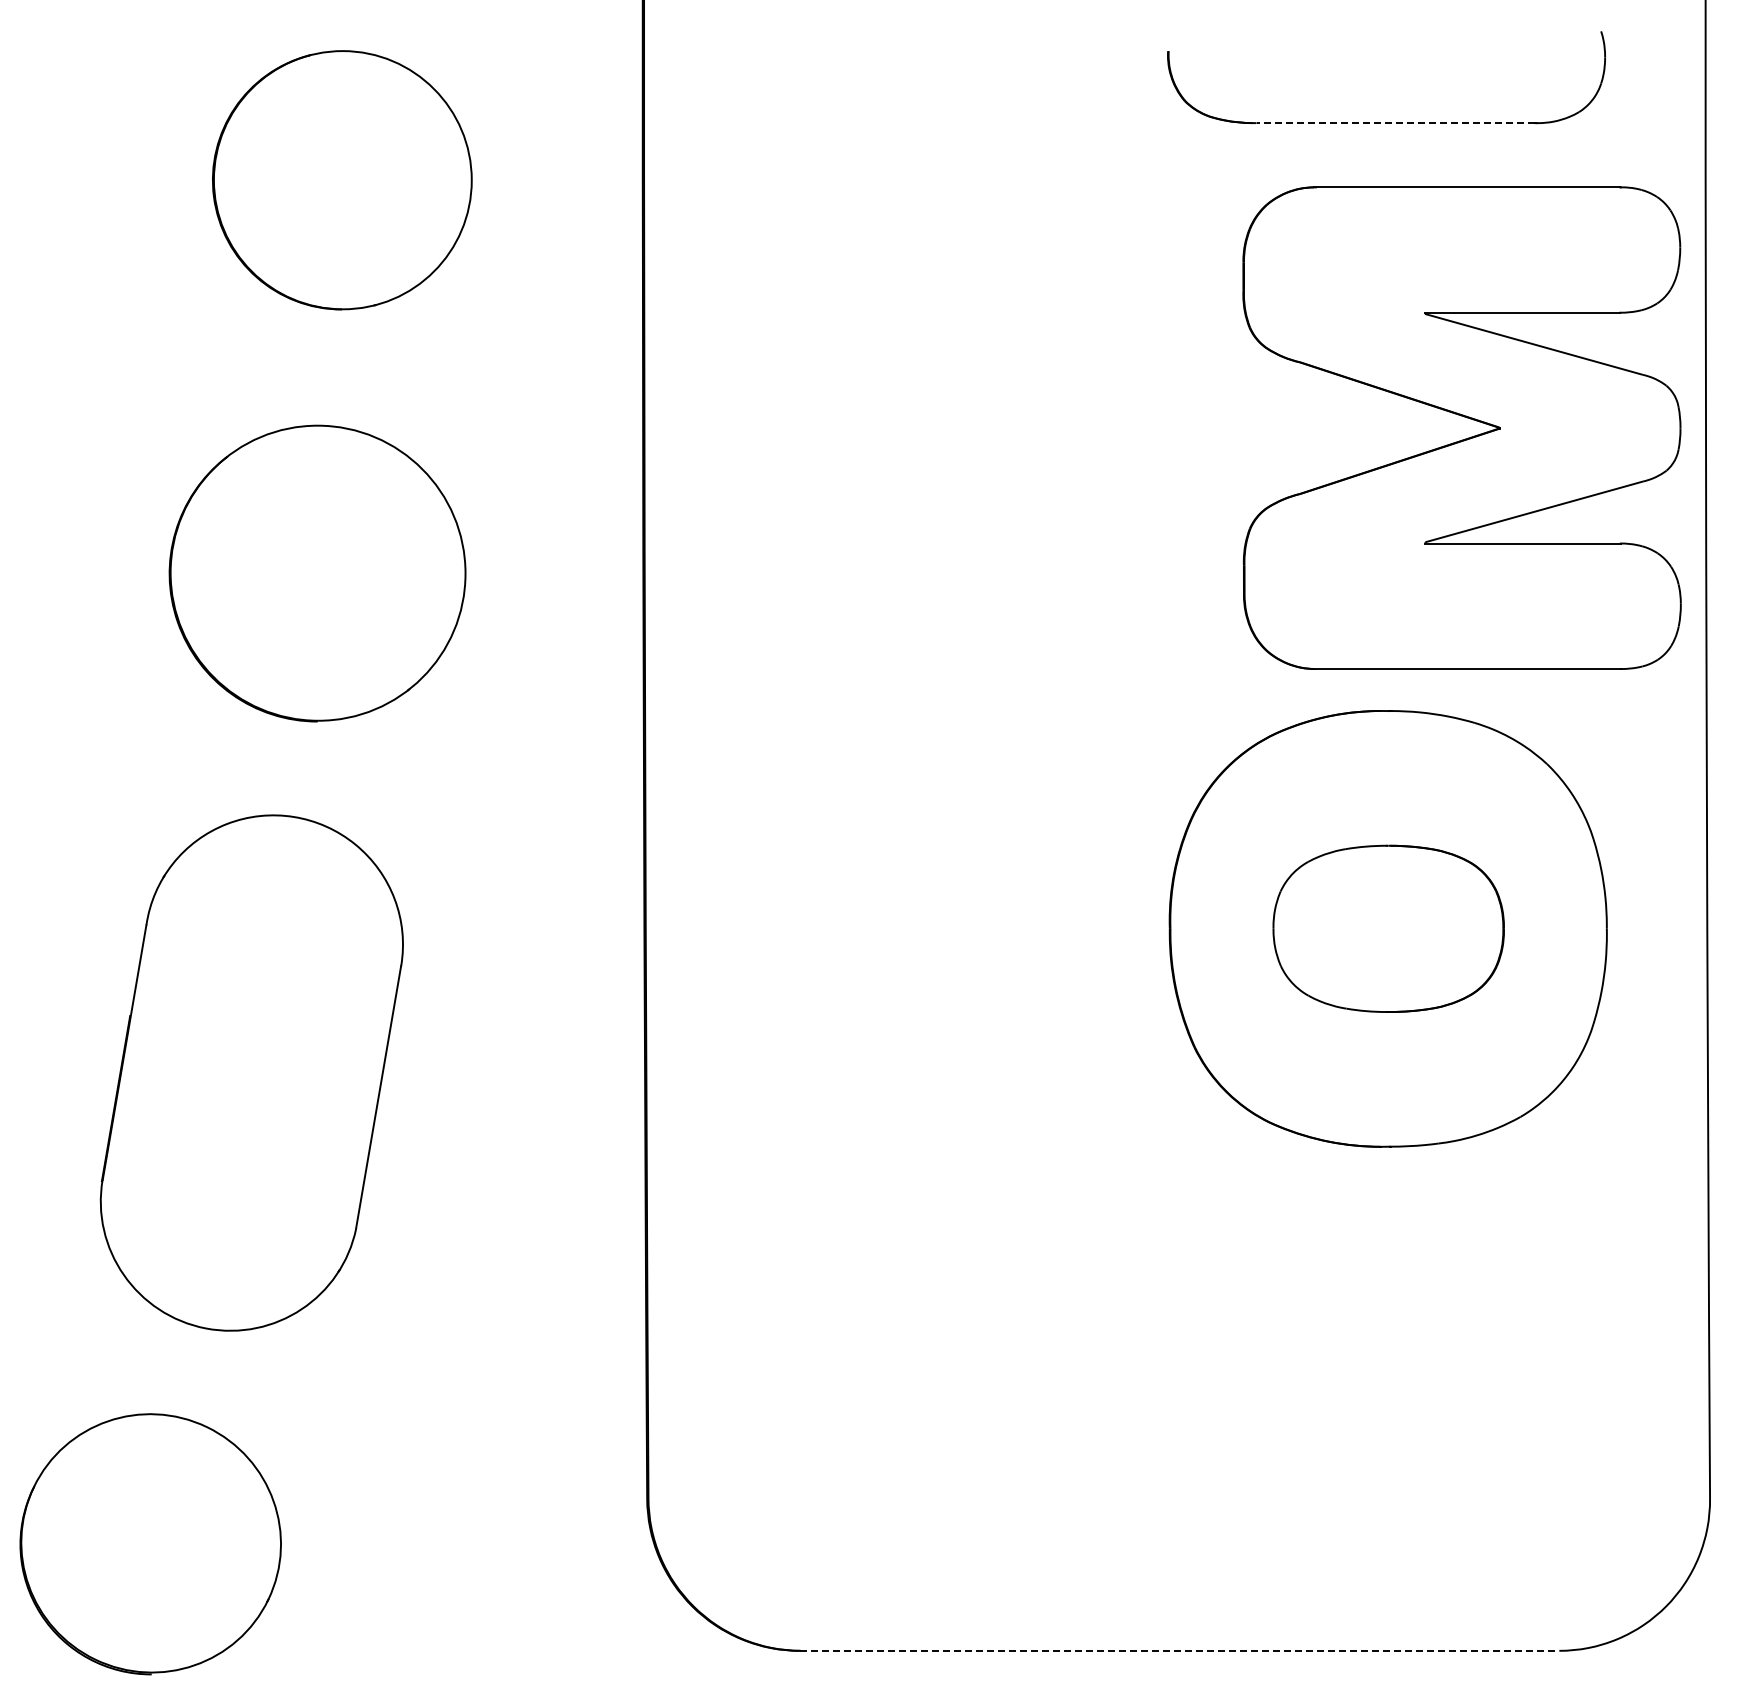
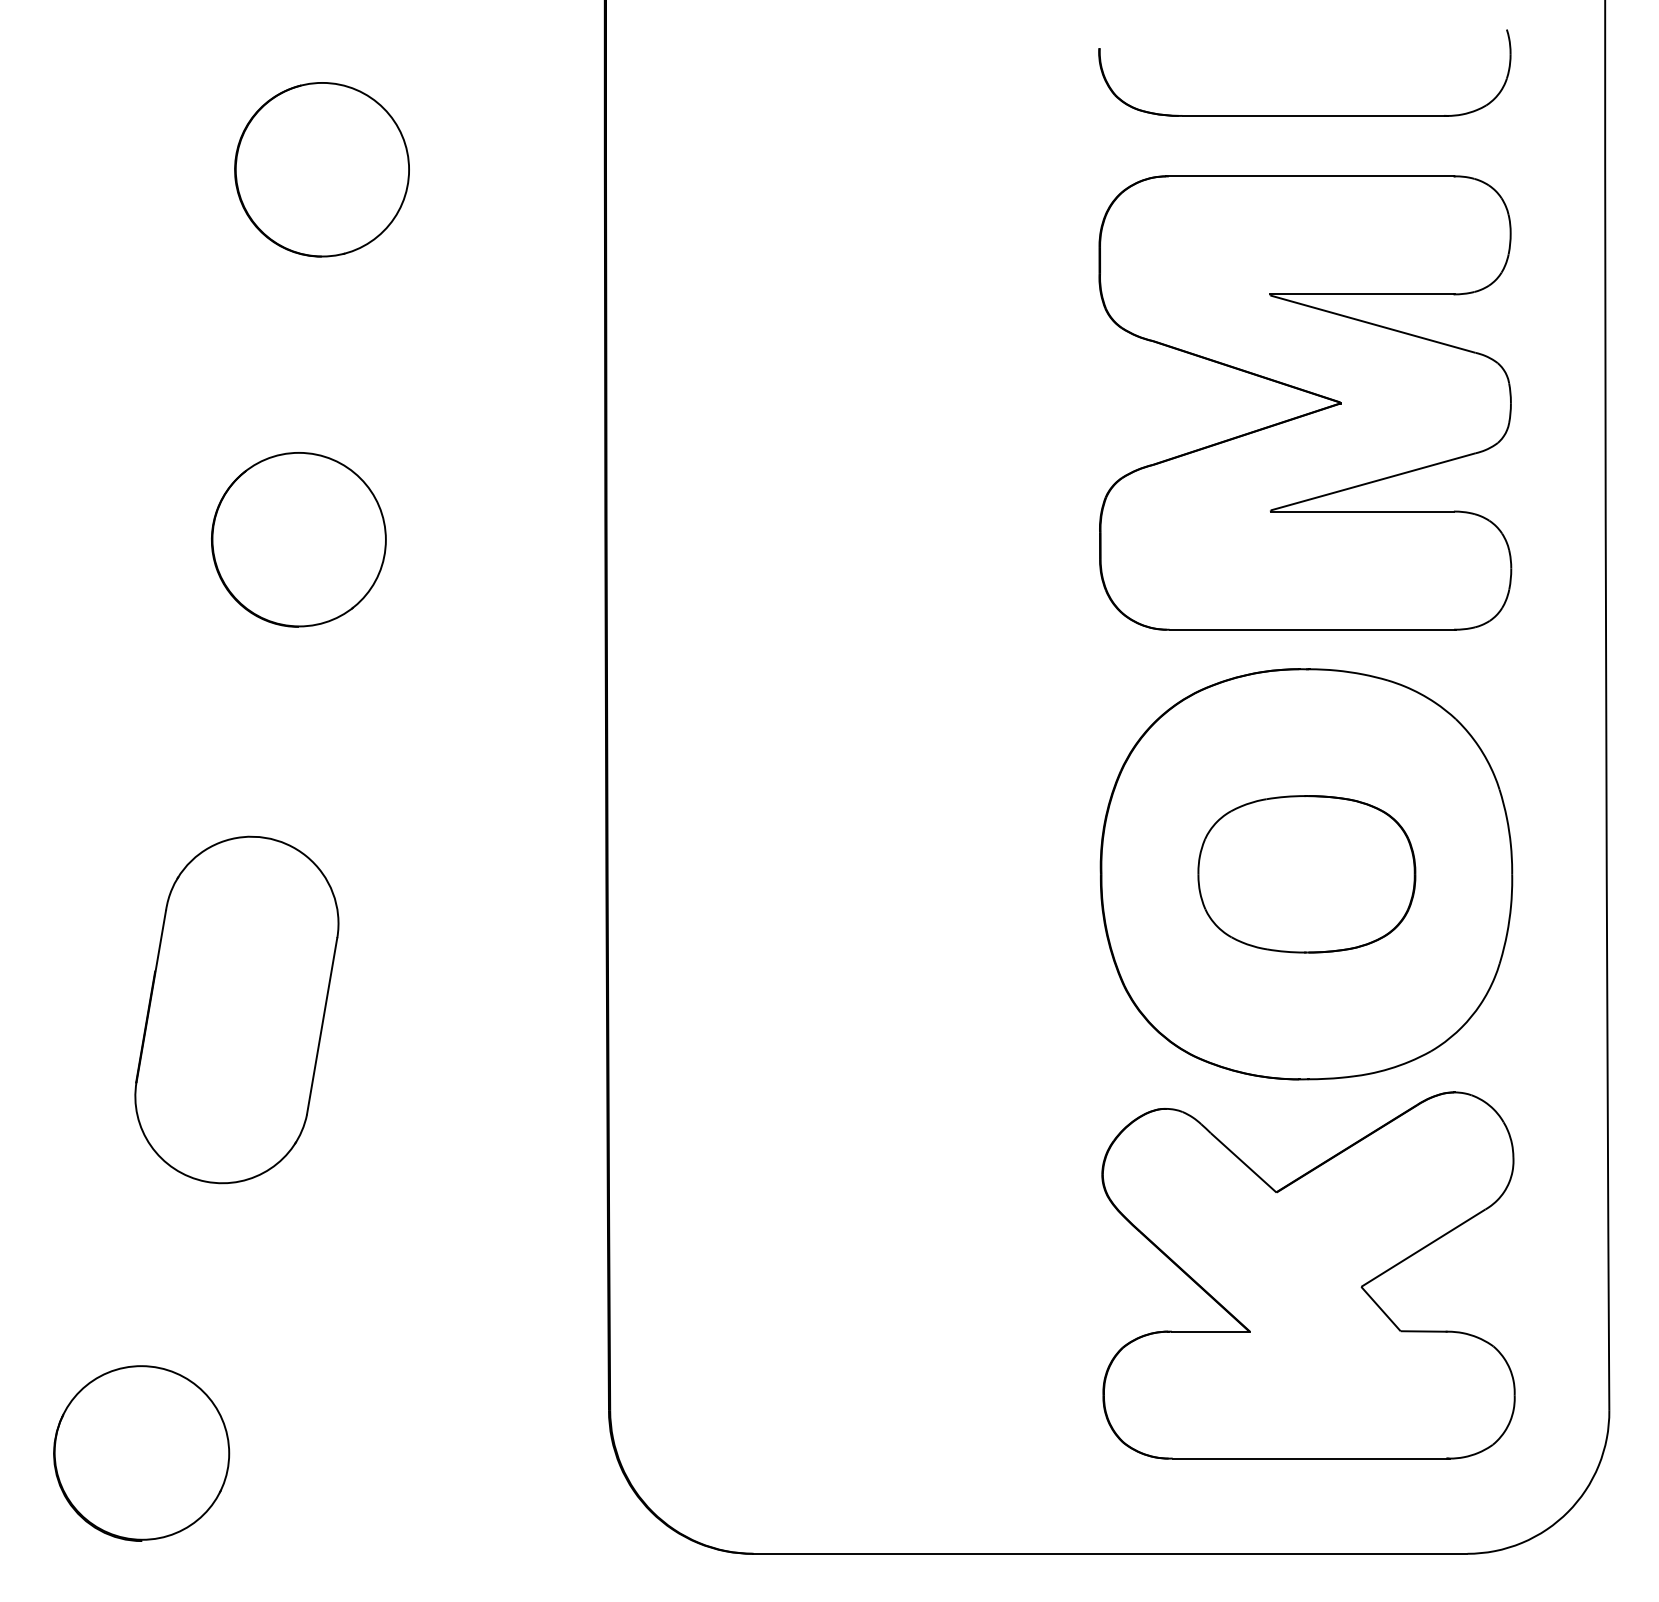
line: (1395, 123) -> (1313, 116), dashed -> solid
part: (342, 180) -> (322, 169), size x0.71
part: (1464, 417) -> (1307, 392), moved
part: (317, 573) -> (298, 539), size x0.62
part: (251, 1072) -> (236, 1009), size x0.71
part: (1390, 1354) -> (1308, 1274), added
part: (150, 1544) -> (141, 1453), size x0.71
line: (1179, 1650) -> (1109, 1553), dashed -> solid

